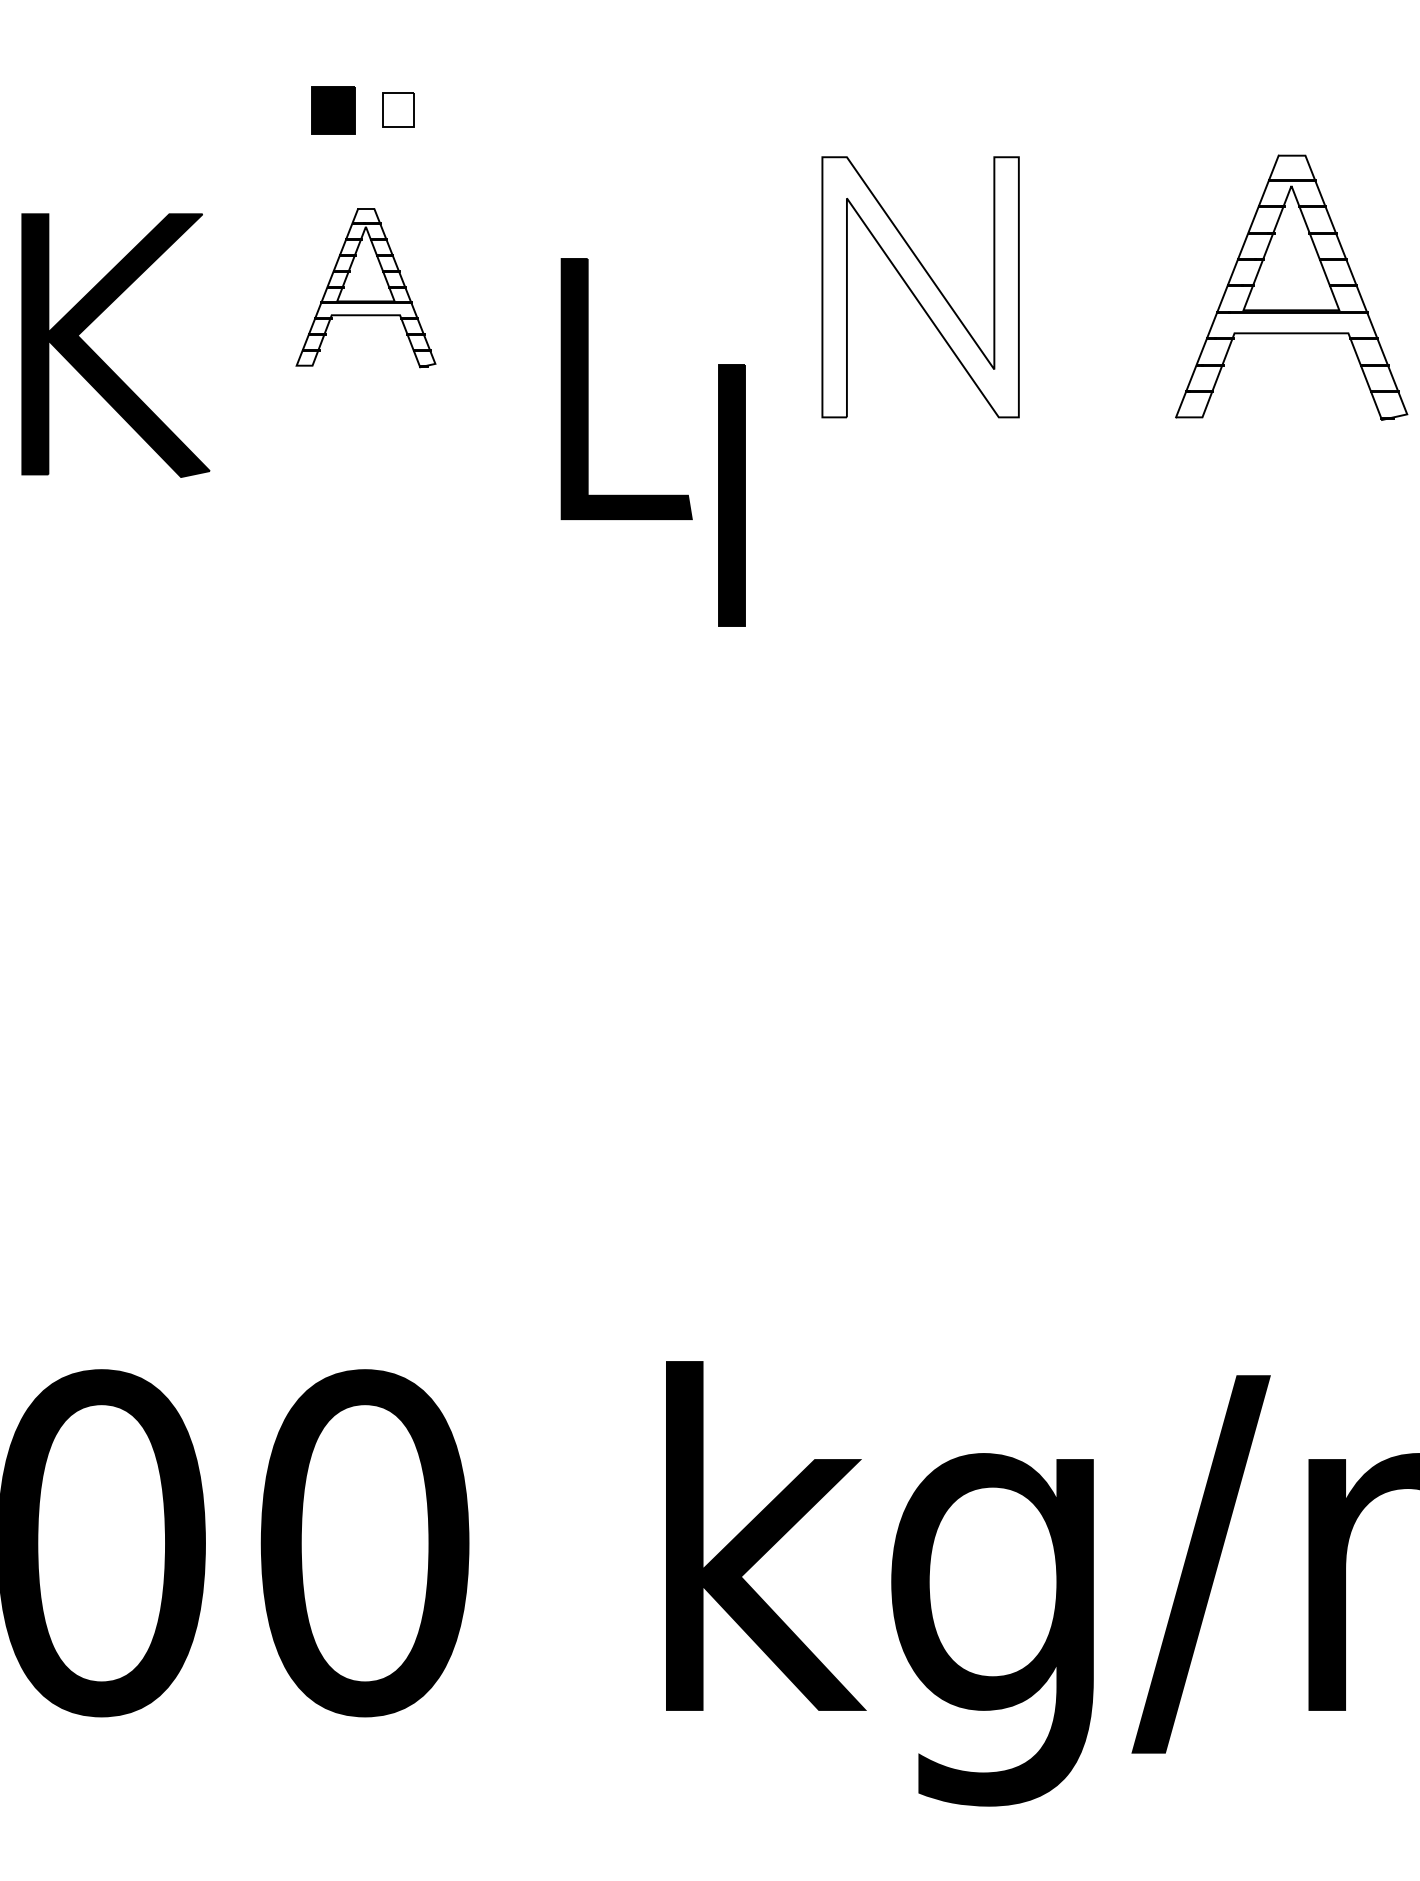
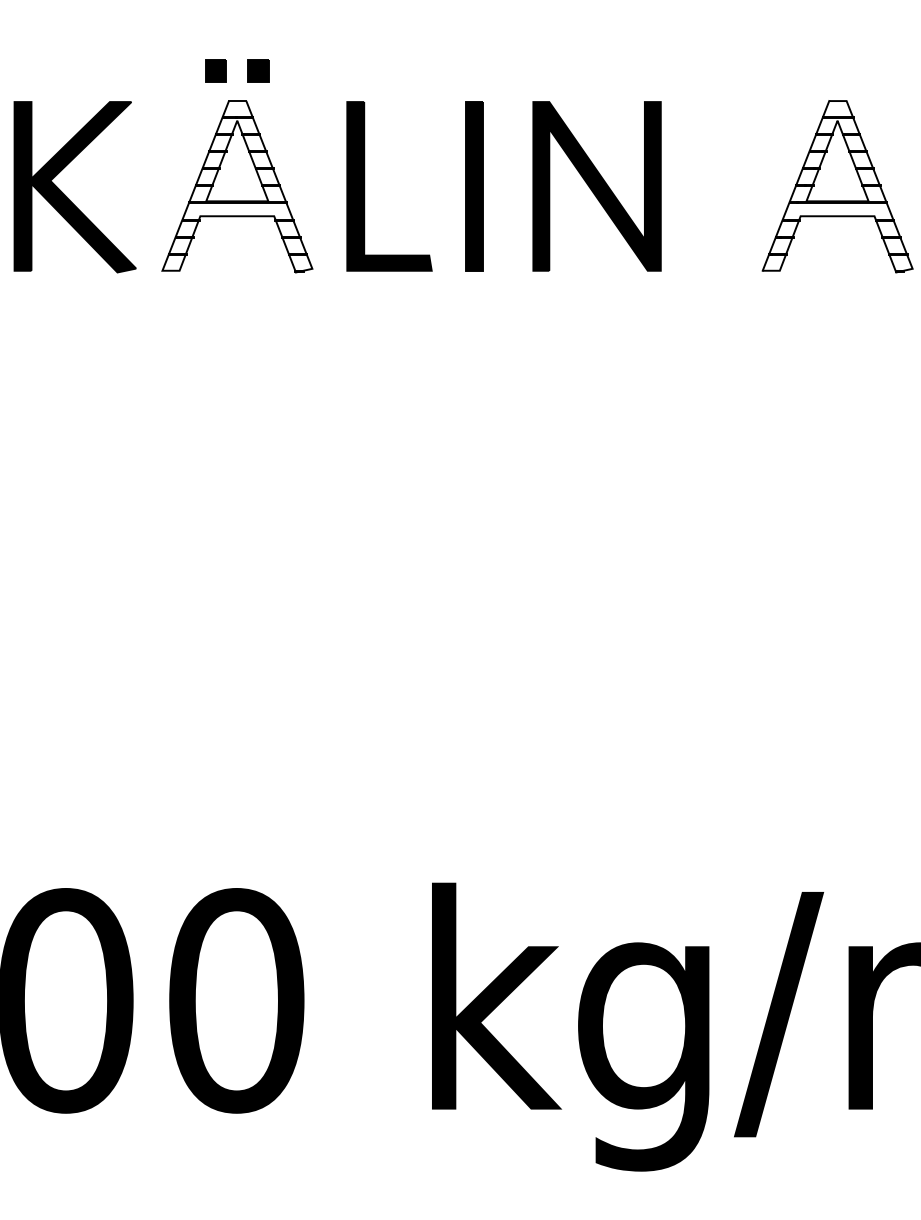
part: (332, 108) -> (215, 70), size x0.71
fill: (398, 110) -> (258, 71), added
part: (366, 287) -> (237, 186), size x1.67
fill: (919, 287) -> (596, 186), added
part: (102, 358) -> (66, 195), moved
part: (589, 389) -> (365, 186), moved
part: (731, 495) -> (474, 186), moved

